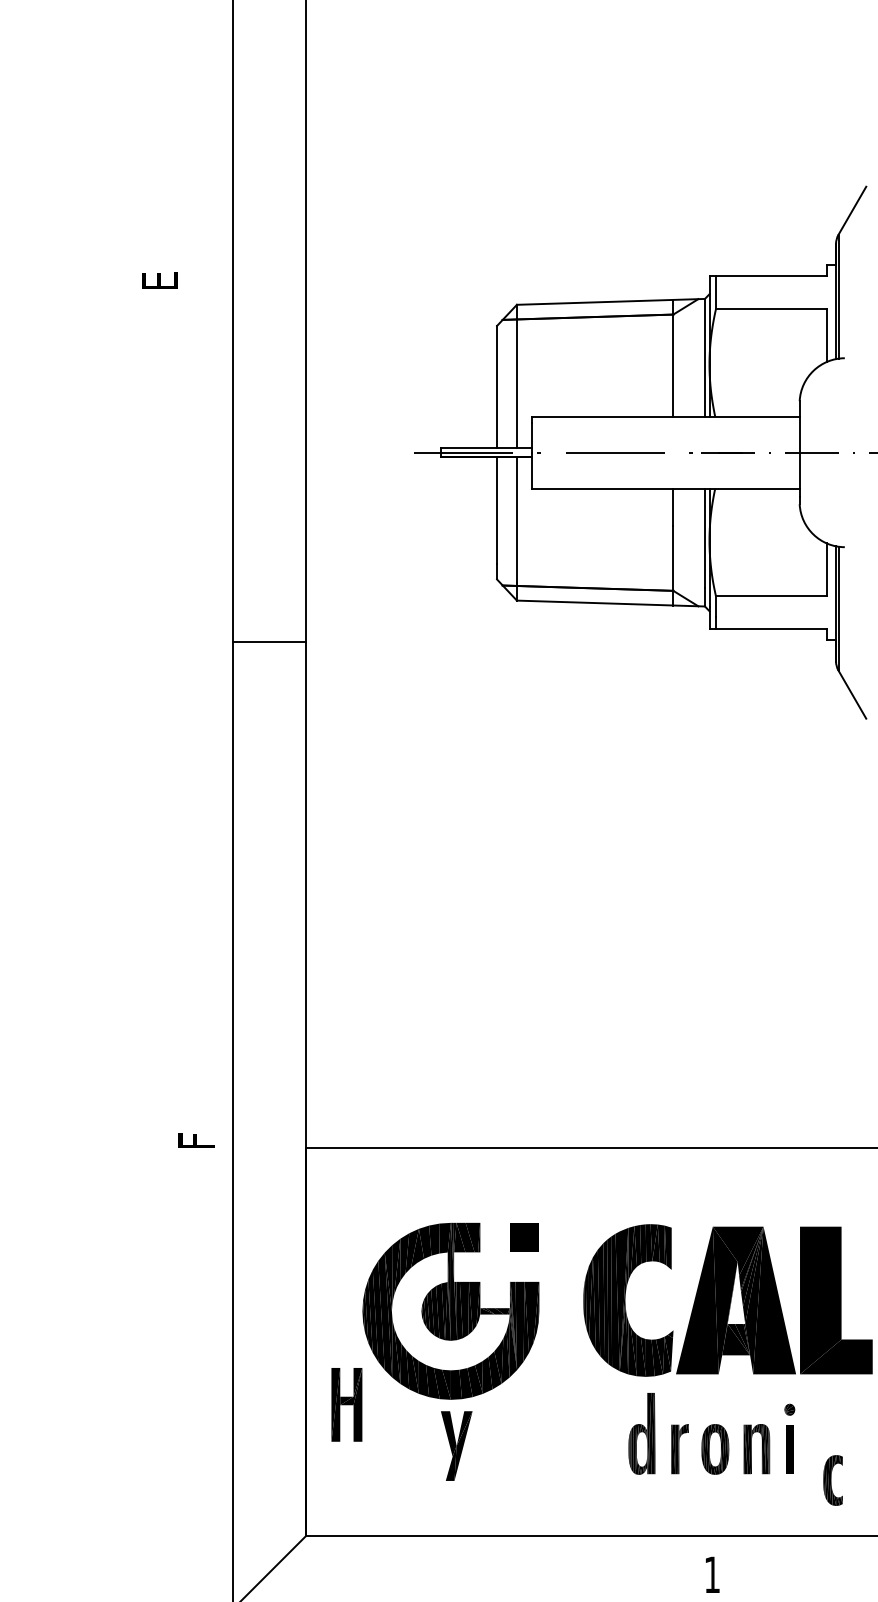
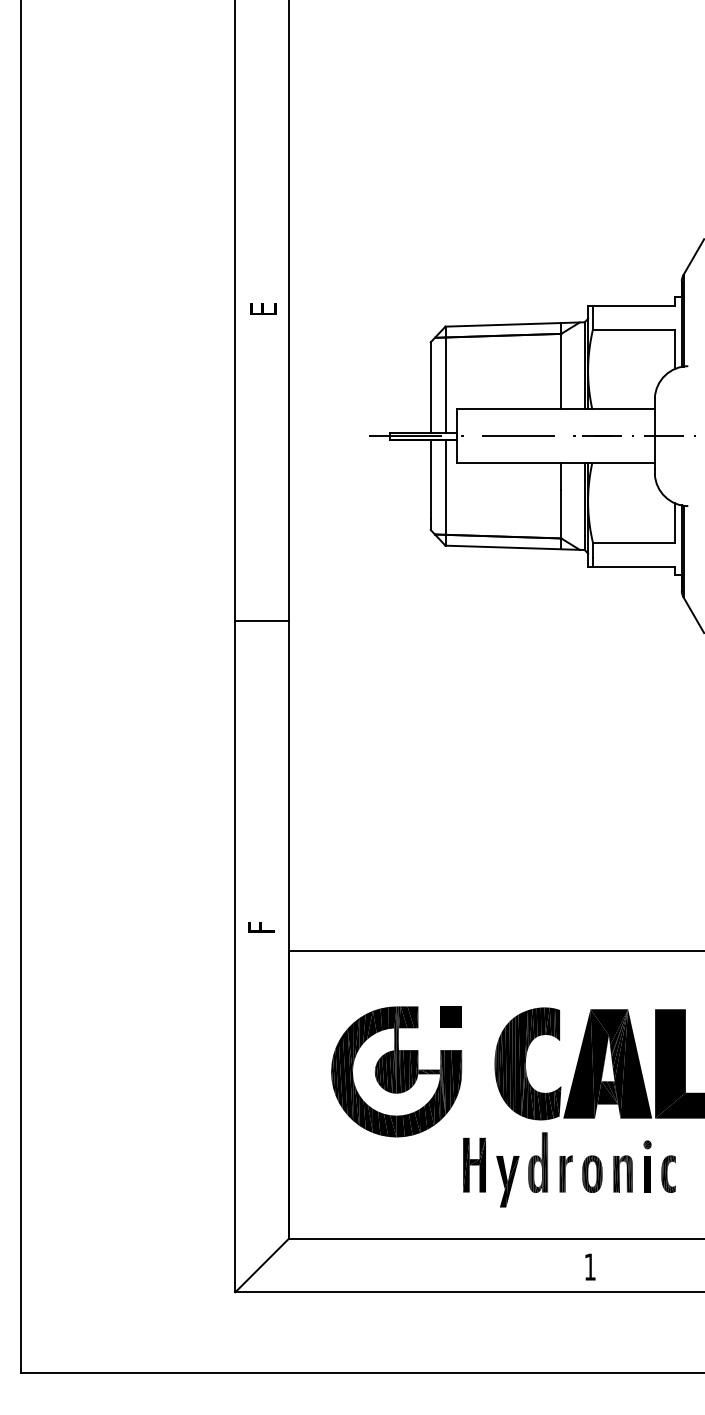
text: (160, 280) -> (263, 308), moved
line: (269, 642) -> (262, 620), moved
text: (196, 1140) -> (261, 927), moved
part: (346, 1403) -> (474, 1164), moved
part: (456, 1445) -> (507, 1181), moved
part: (832, 1479) -> (668, 1173), moved

